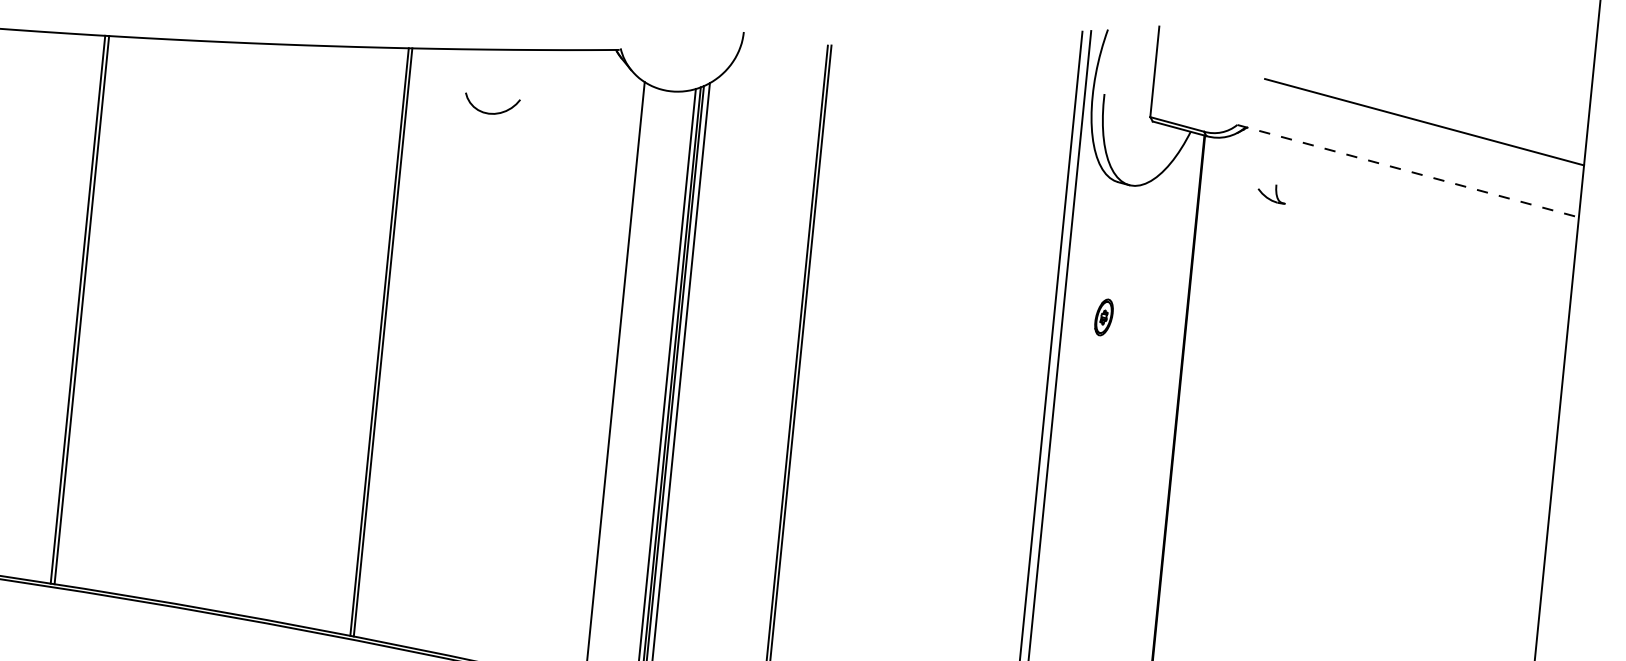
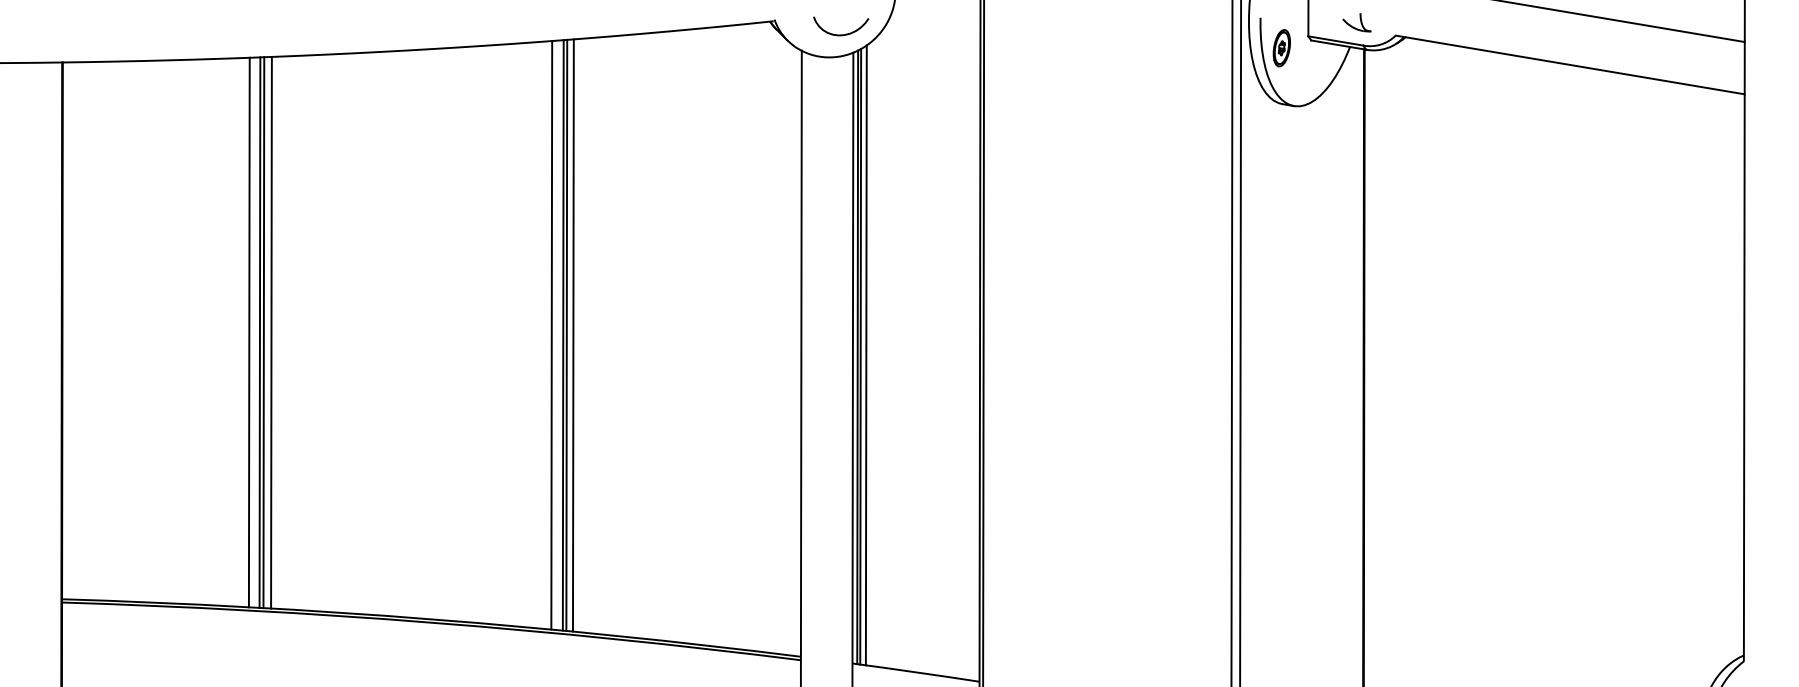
curve: (491, 113) -> (841, 34), moved
line: (1408, 170) -> (1570, 64), dashed -> solid
part: (1271, 193) -> (1356, 22), moved
line: (66, 308) -> (248, 332), added
line: (89, 310) -> (271, 332), added
part: (1103, 317) -> (1281, 48), moved
line: (367, 341) -> (551, 335), added
line: (388, 343) -> (572, 335), added

